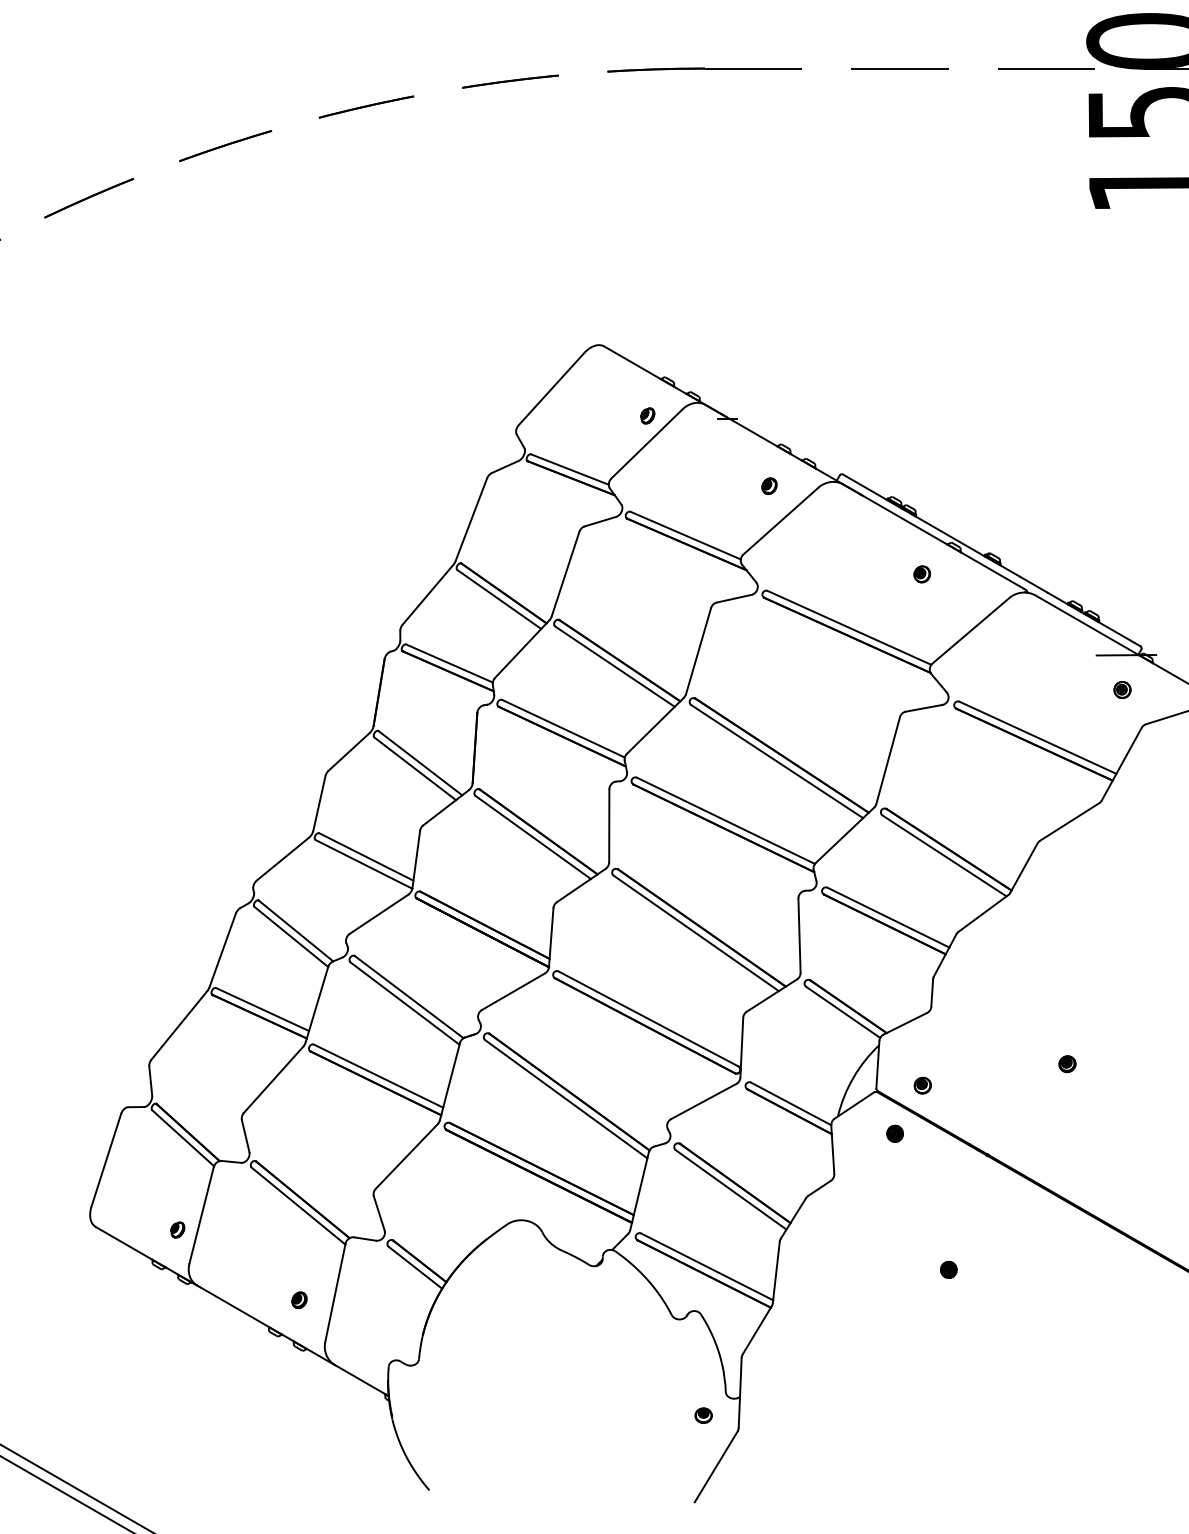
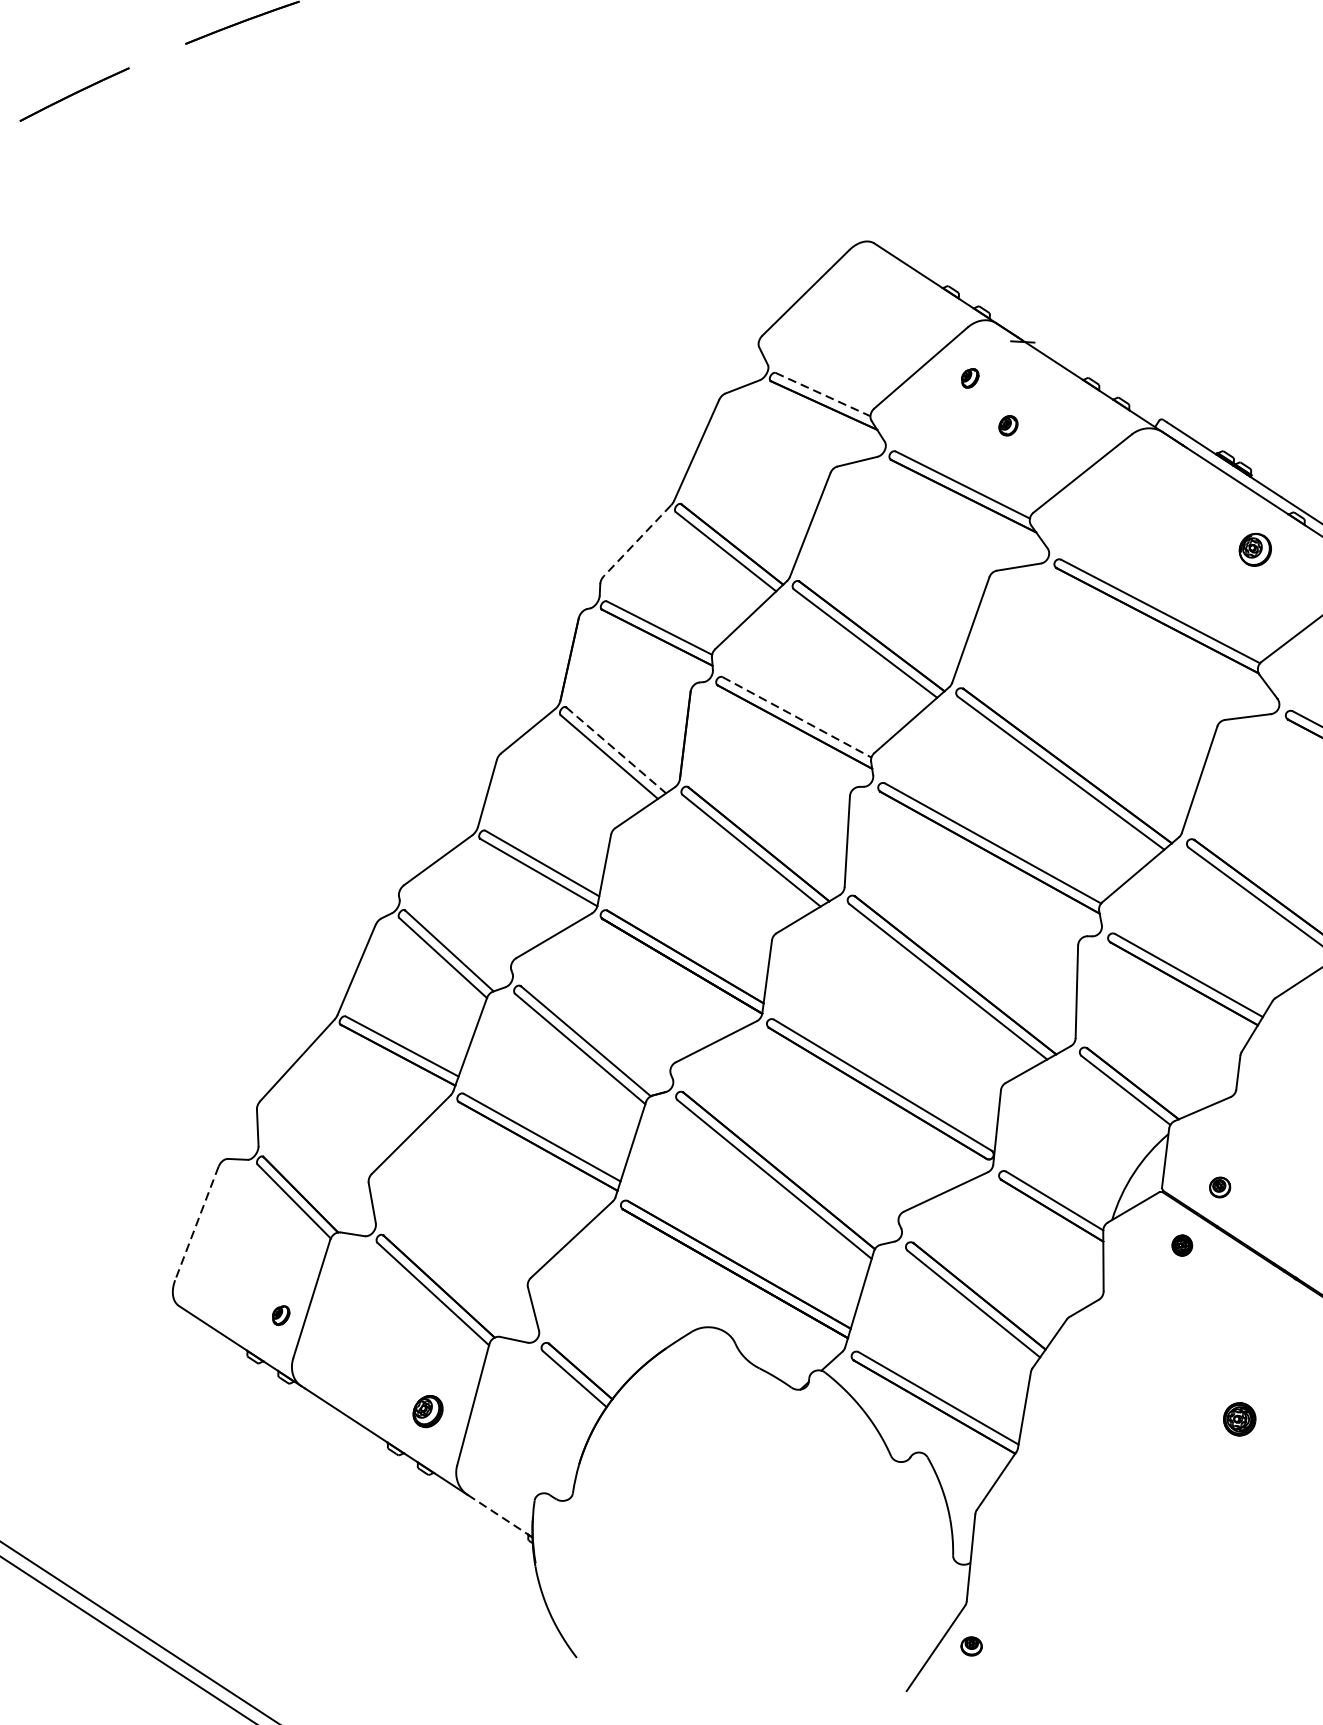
part: (647, 415) -> (969, 377), moved
line: (569, 469) -> (822, 394), solid -> dashed
part: (769, 485) -> (1008, 424), moved
part: (921, 574) -> (1254, 549), size x1.6
line: (427, 595) -> (636, 541), solid -> dashed
line: (563, 728) -> (797, 717), solid -> dashed
line: (420, 763) -> (616, 750), solid -> dashed
line: (106, 1160) -> (197, 1223), solid -> dashed
part: (948, 1269) -> (1239, 1418), size x1.6
part: (299, 1300) -> (427, 1411), size x1.6
line: (361, 1380) -> (499, 1515), solid -> dashed
part: (703, 1415) -> (971, 1646), moved

